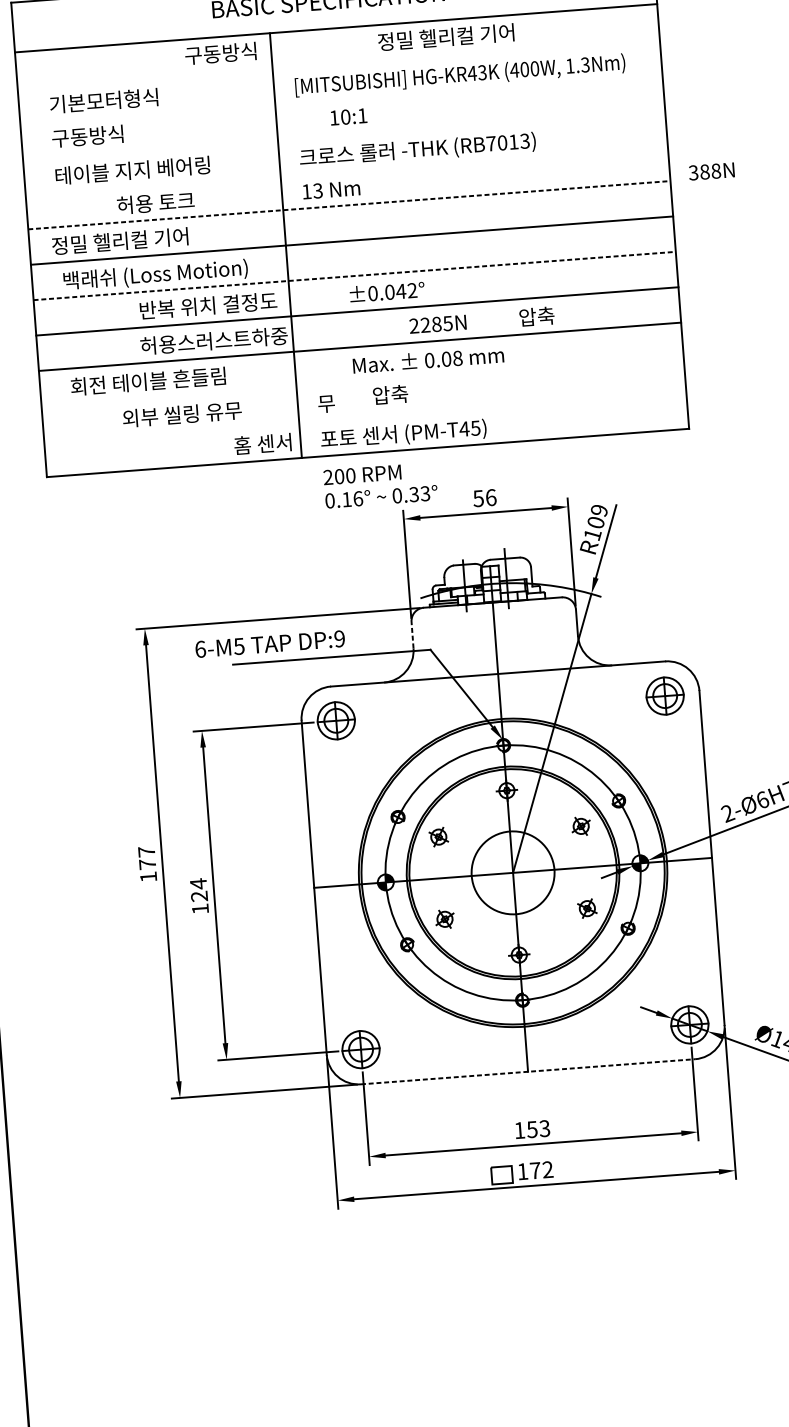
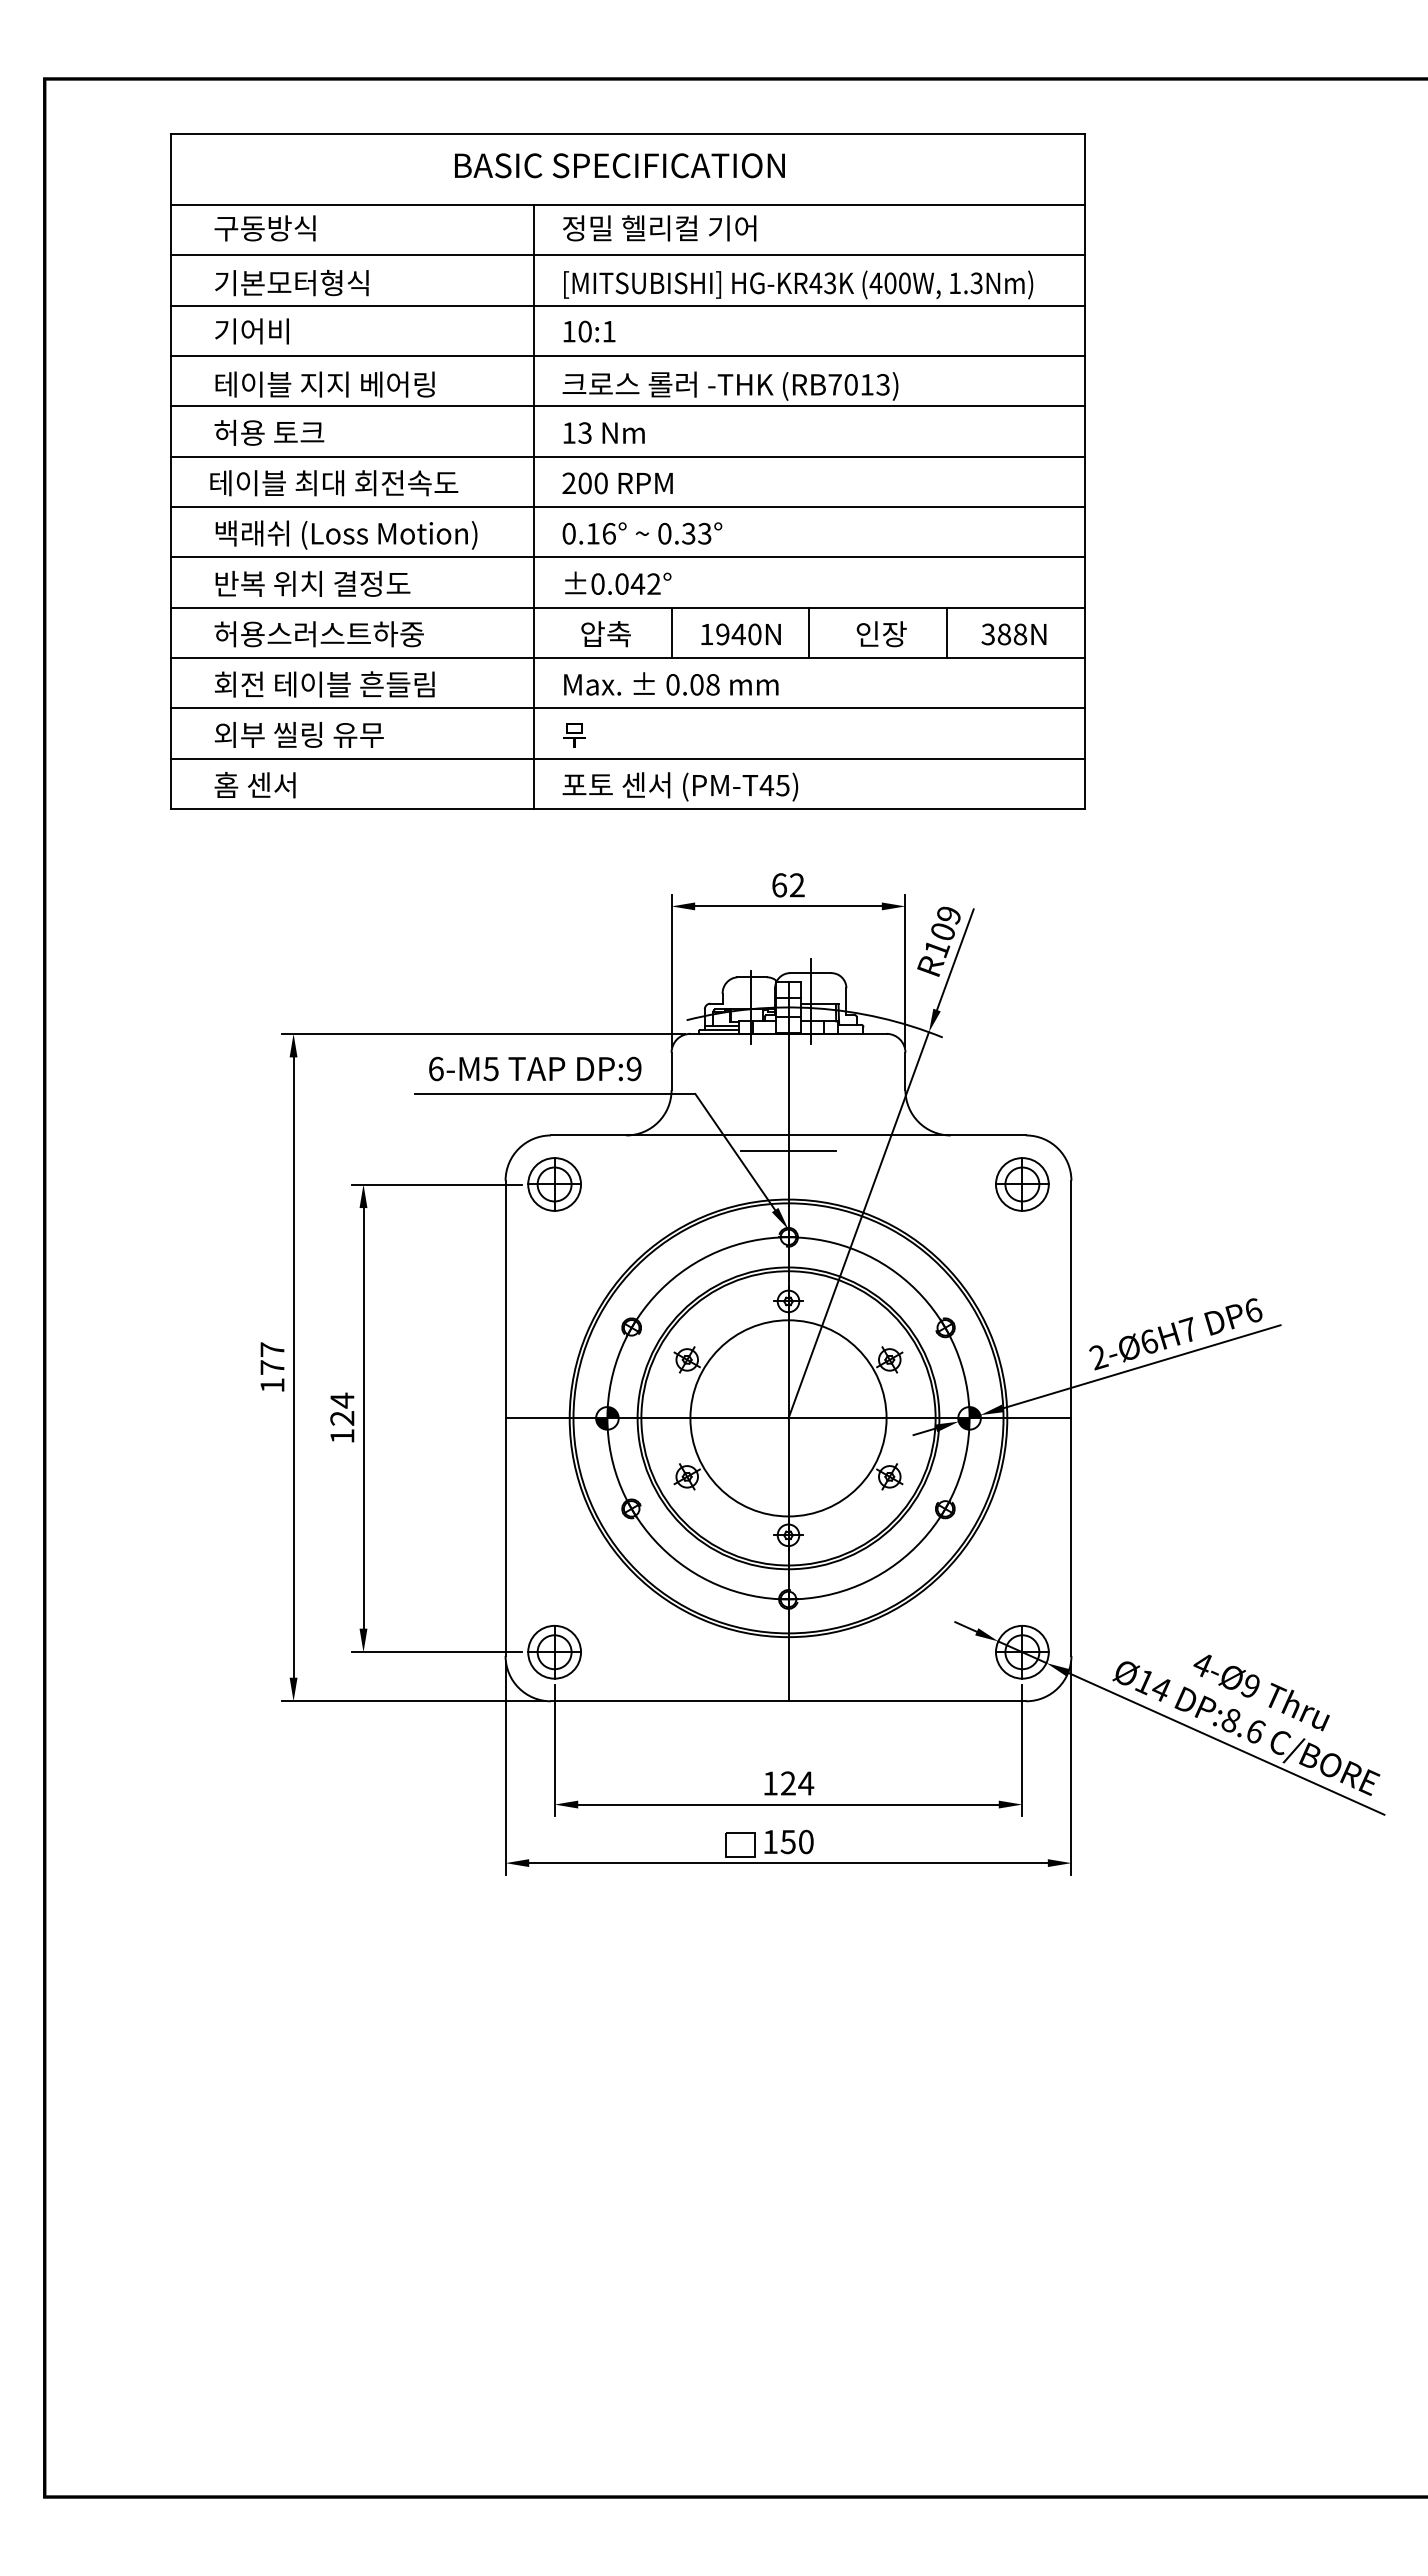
text: (446, 37) -> (659, 228), moved
text: (220, 53) -> (264, 228), moved
line: (338, 63) -> (627, 255), added
line: (341, 99) -> (627, 305), added
text: (348, 116) -> (589, 331), moved
line: (343, 134) -> (627, 355), added
text: (87, 136) -> (264, 331), 구동방식 -> 기어비
line: (346, 170) -> (627, 406), added
text: (711, 171) -> (1013, 634), moved
text: (155, 202) -> (269, 432), moved
line: (349, 205) -> (627, 456), dashed -> solid
text: (141, 239) -> (330, 483), 정밀 헬리컬 기어 -> 테이블 최대 회전속도
line: (354, 276) -> (627, 557), dashed -> solid
text: (387, 291) -> (618, 582), moved
text: (208, 305) -> (312, 583), moved
line: (582, 312) -> (946, 632), added
text: (537, 316) -> (881, 634), 압축 -> 인장
line: (486, 319) -> (809, 632), added
text: (430, 324) -> (730, 634), 2285N -> 1940N
line: (389, 326) -> (671, 632), added
text: (213, 341) -> (318, 634), moved
text: (428, 359) -> (671, 683), moved
line: (362, 382) -> (627, 708), added
text: (390, 395) -> (605, 634), moved
text: (181, 414) -> (298, 734), moved
line: (365, 417) -> (627, 758), added
text: (262, 443) -> (254, 784), moved
text: (362, 474) -> (617, 483), moved
text: (381, 496) -> (642, 533), moved
text: (484, 498) -> (787, 885), 56 -> 62
line: (412, 635) -> (671, 1071), dashed -> solid
text: (270, 643) -> (535, 1068), moved
line: (498, 684) -> (788, 1150), added
circle: (513, 872) -> (788, 1418), size x1.67
line: (528, 1071) -> (788, 1701), dashed -> solid
text: (538, 1129) -> (797, 1783), 153 -> 124
text: (541, 1170) -> (796, 1842), 172 -> 150

